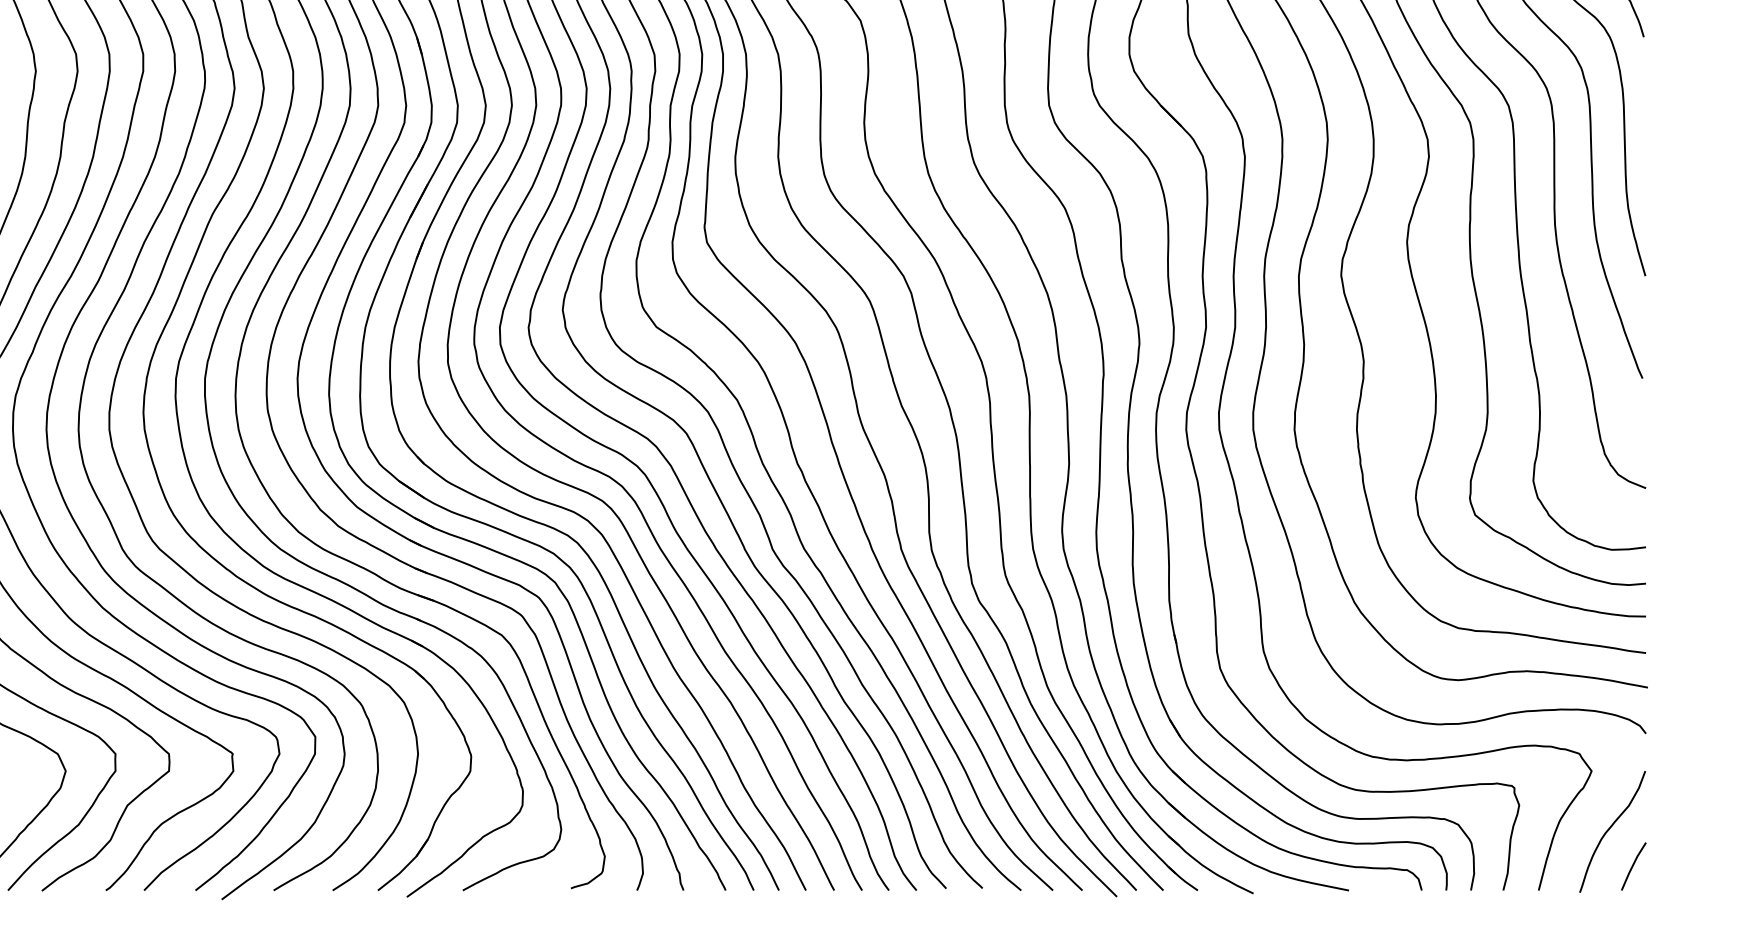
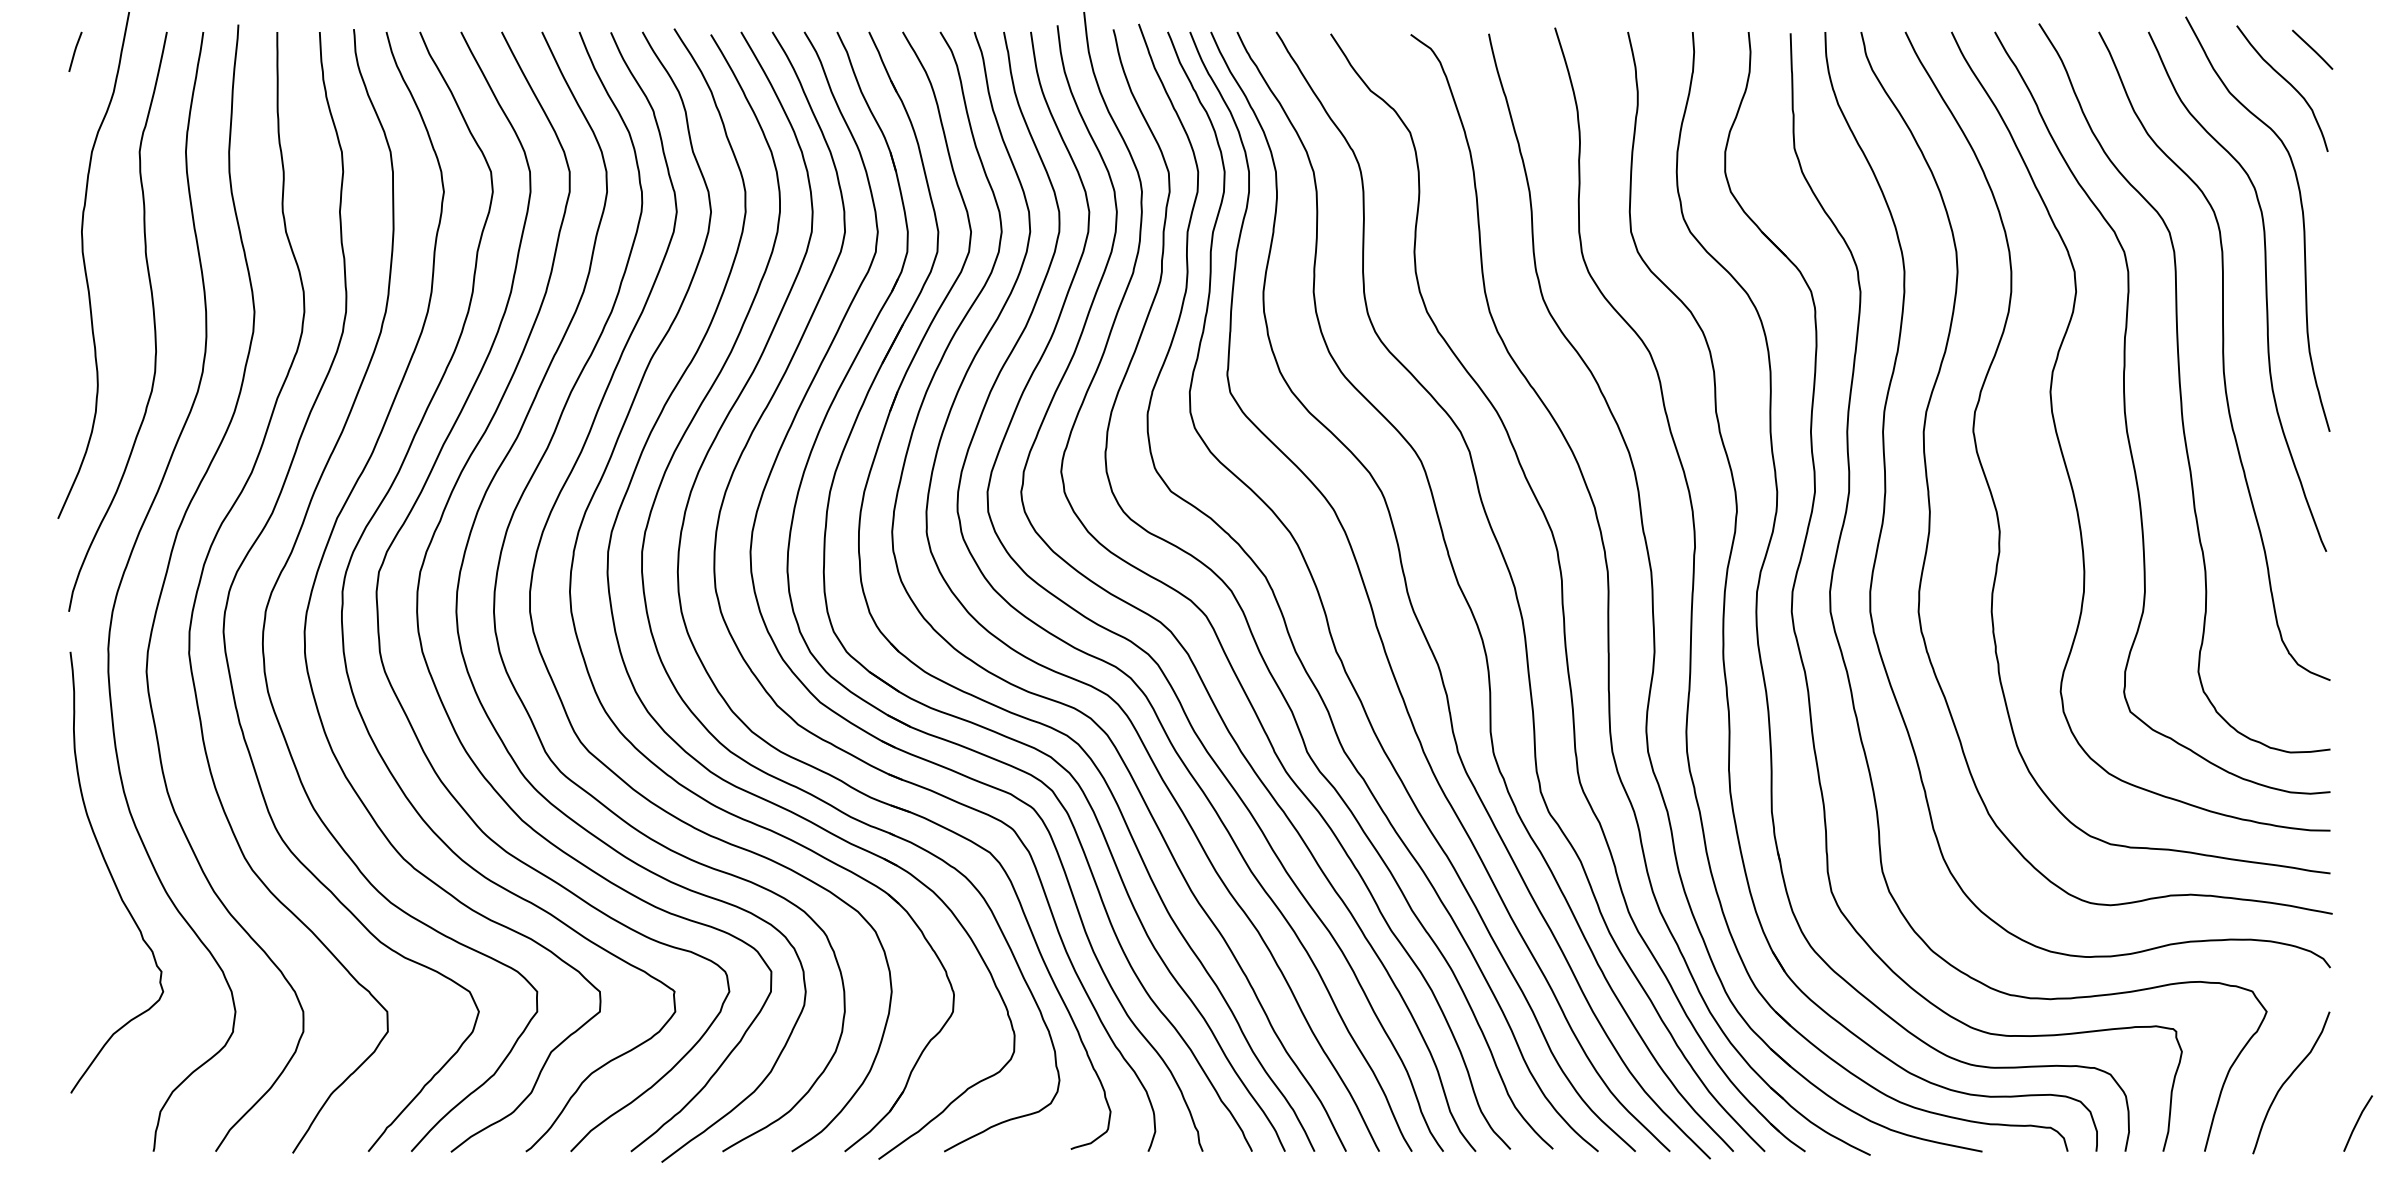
line: (1633, 866) -> (2357, 1123), moved

